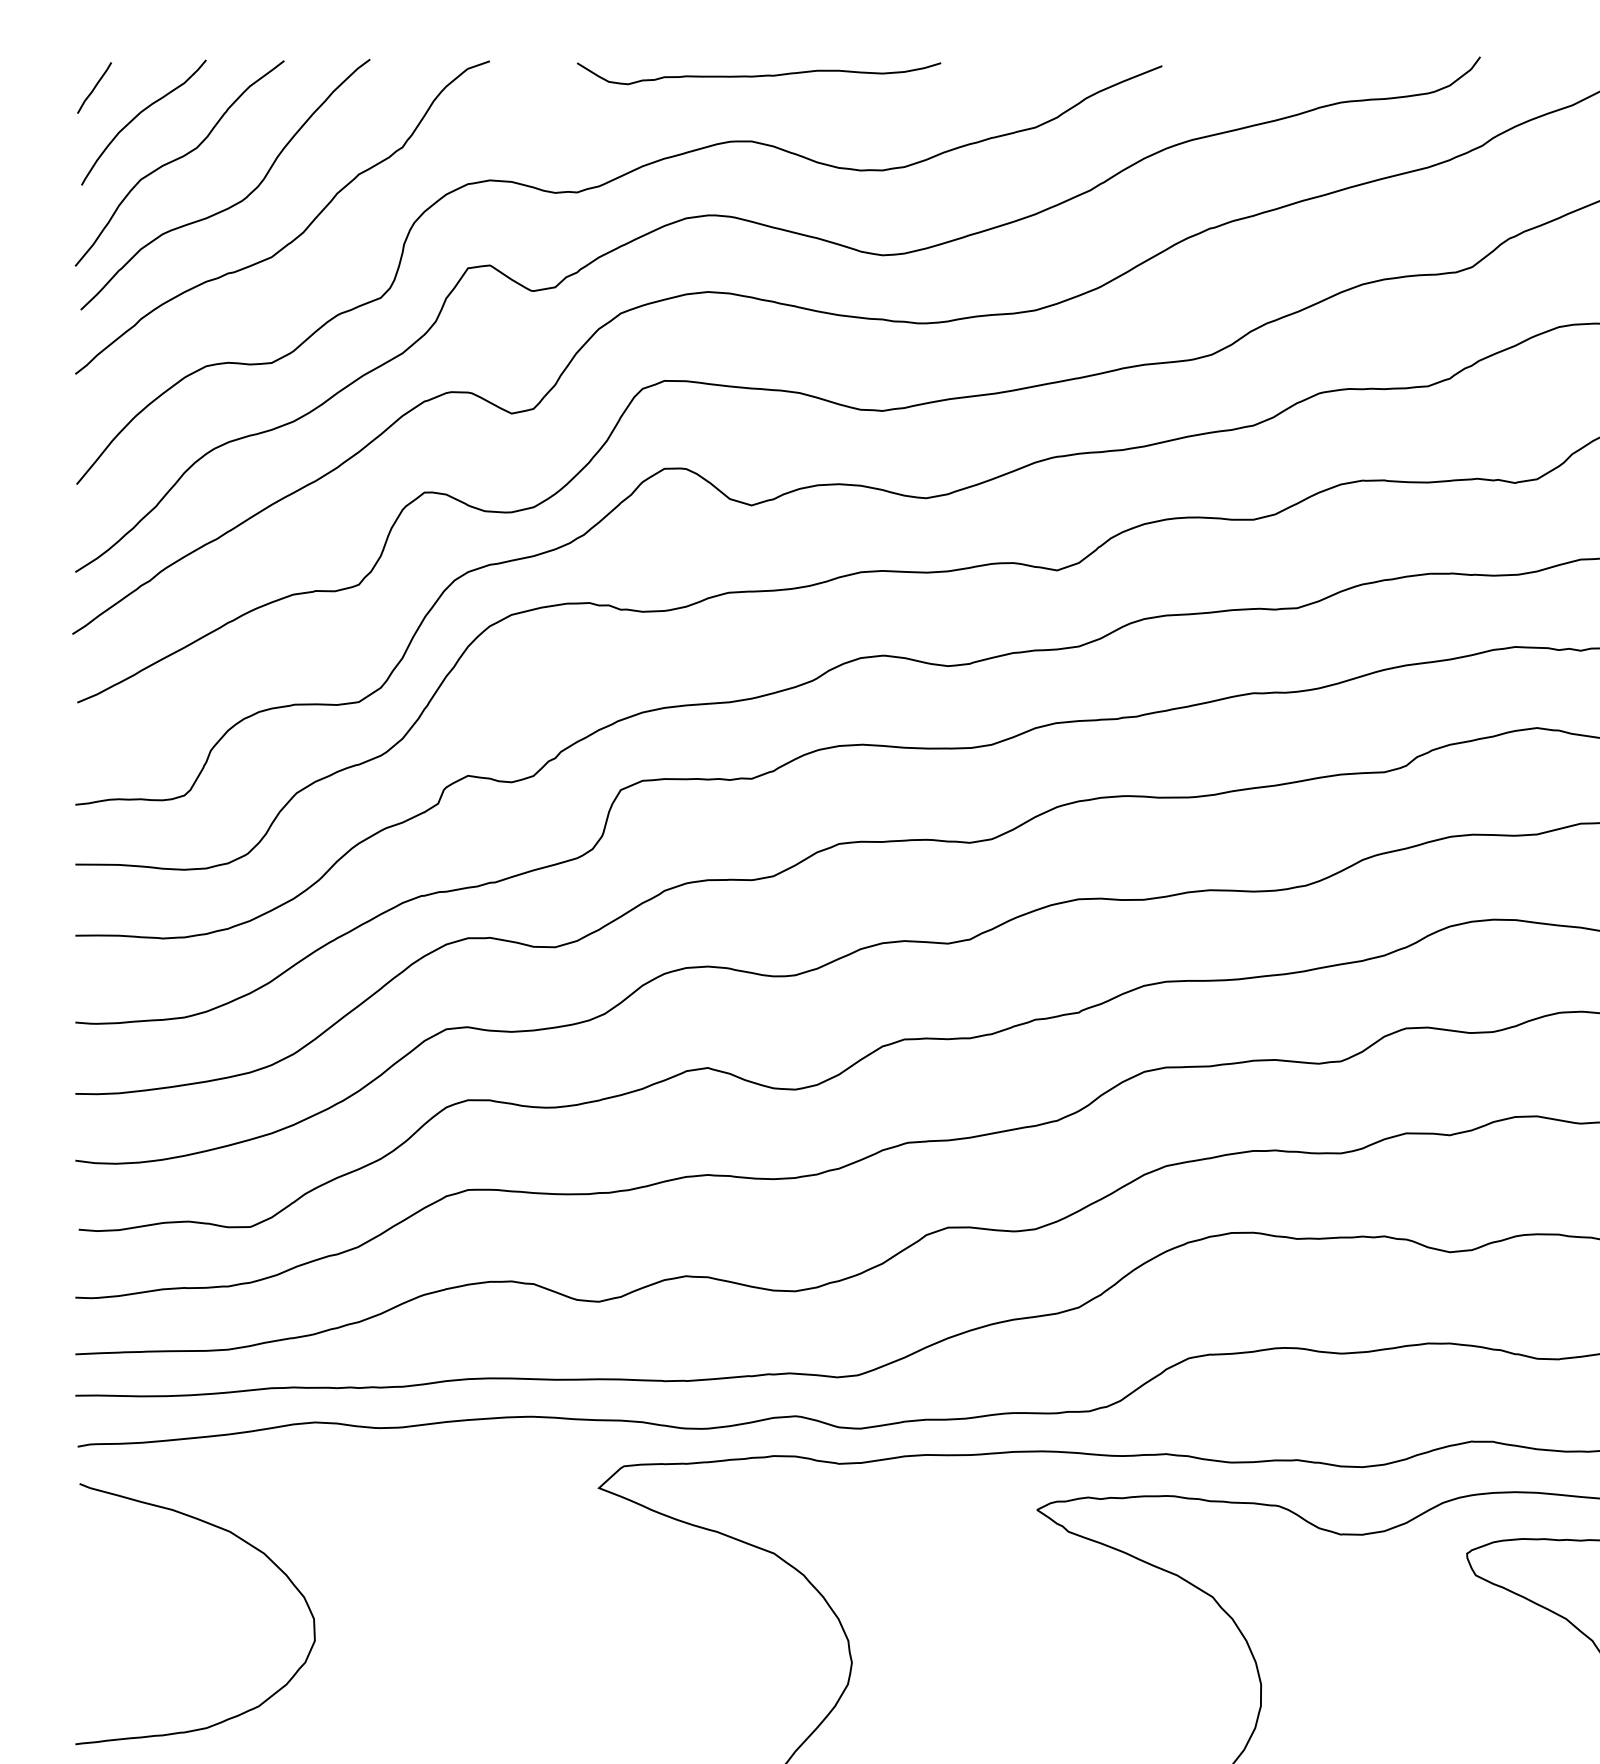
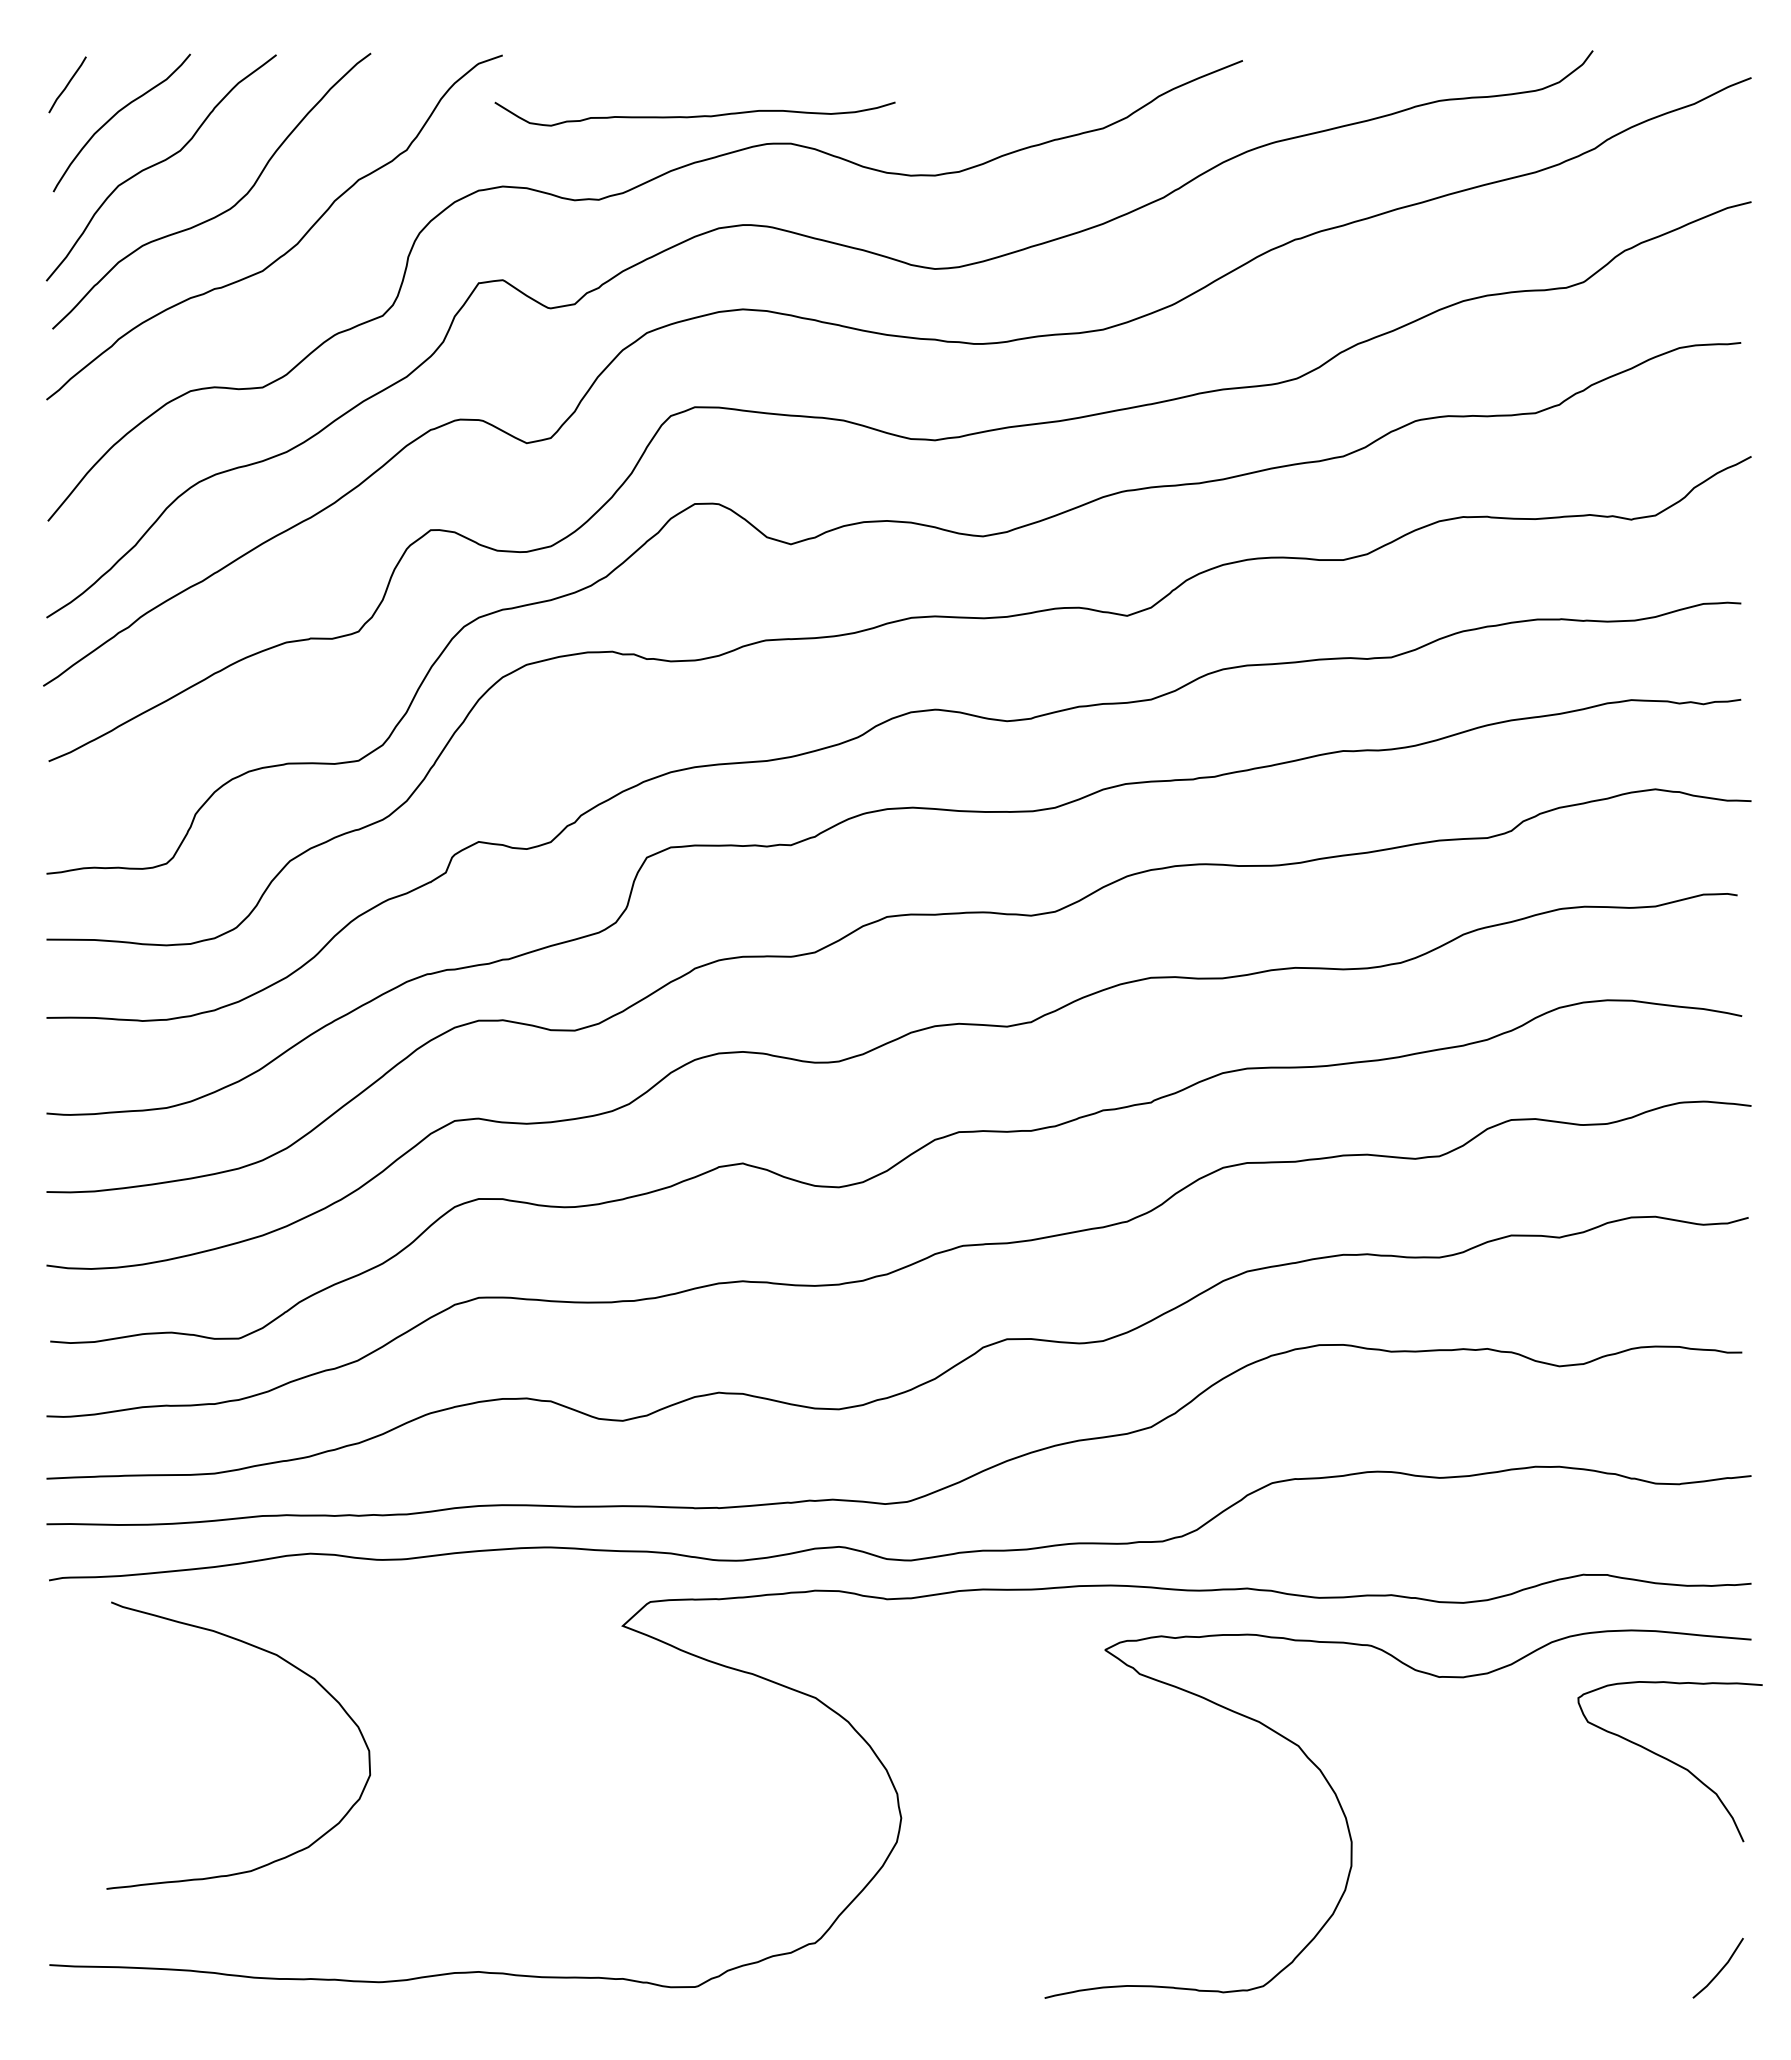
curve: (758, 74) -> (694, 115), moved
curve: (244, 1542) -> (292, 1666), moved

